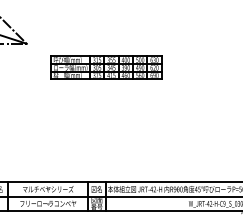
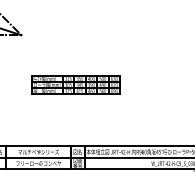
part: (106, 67) -> (75, 84), moved

